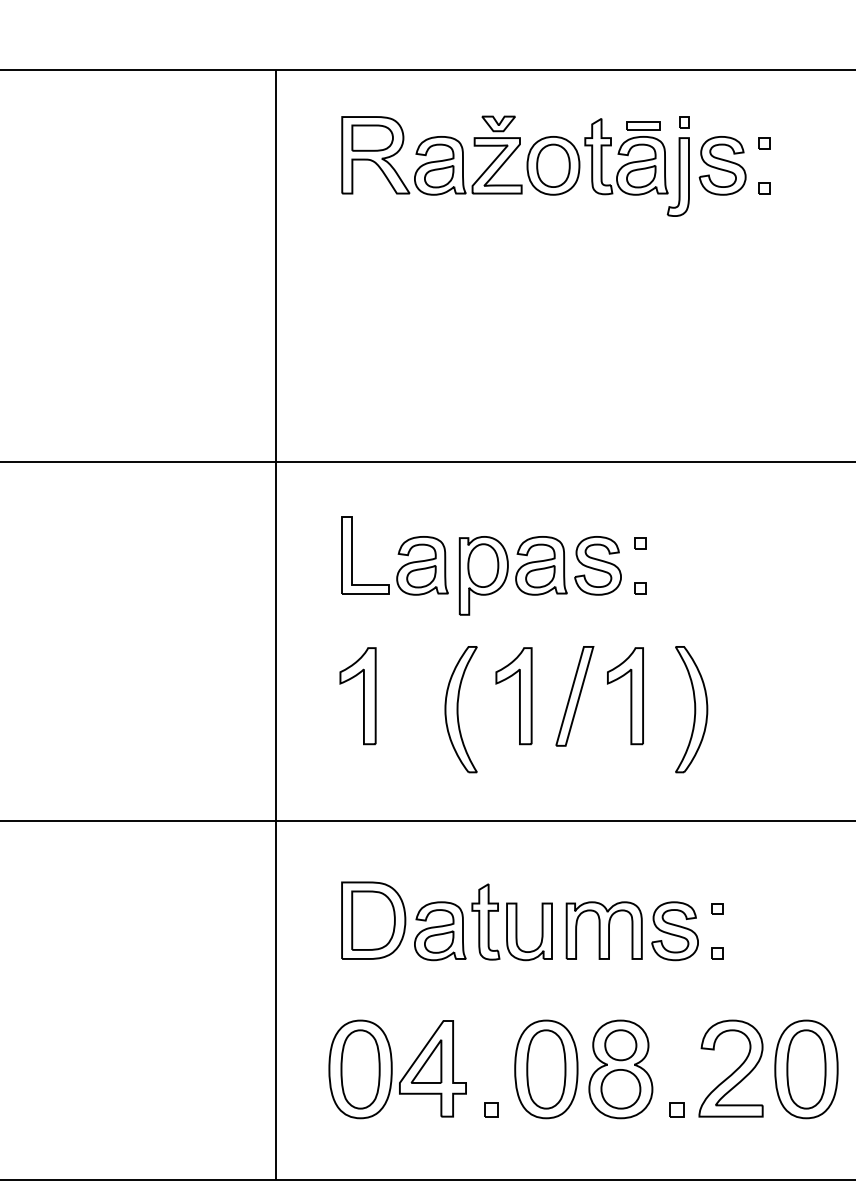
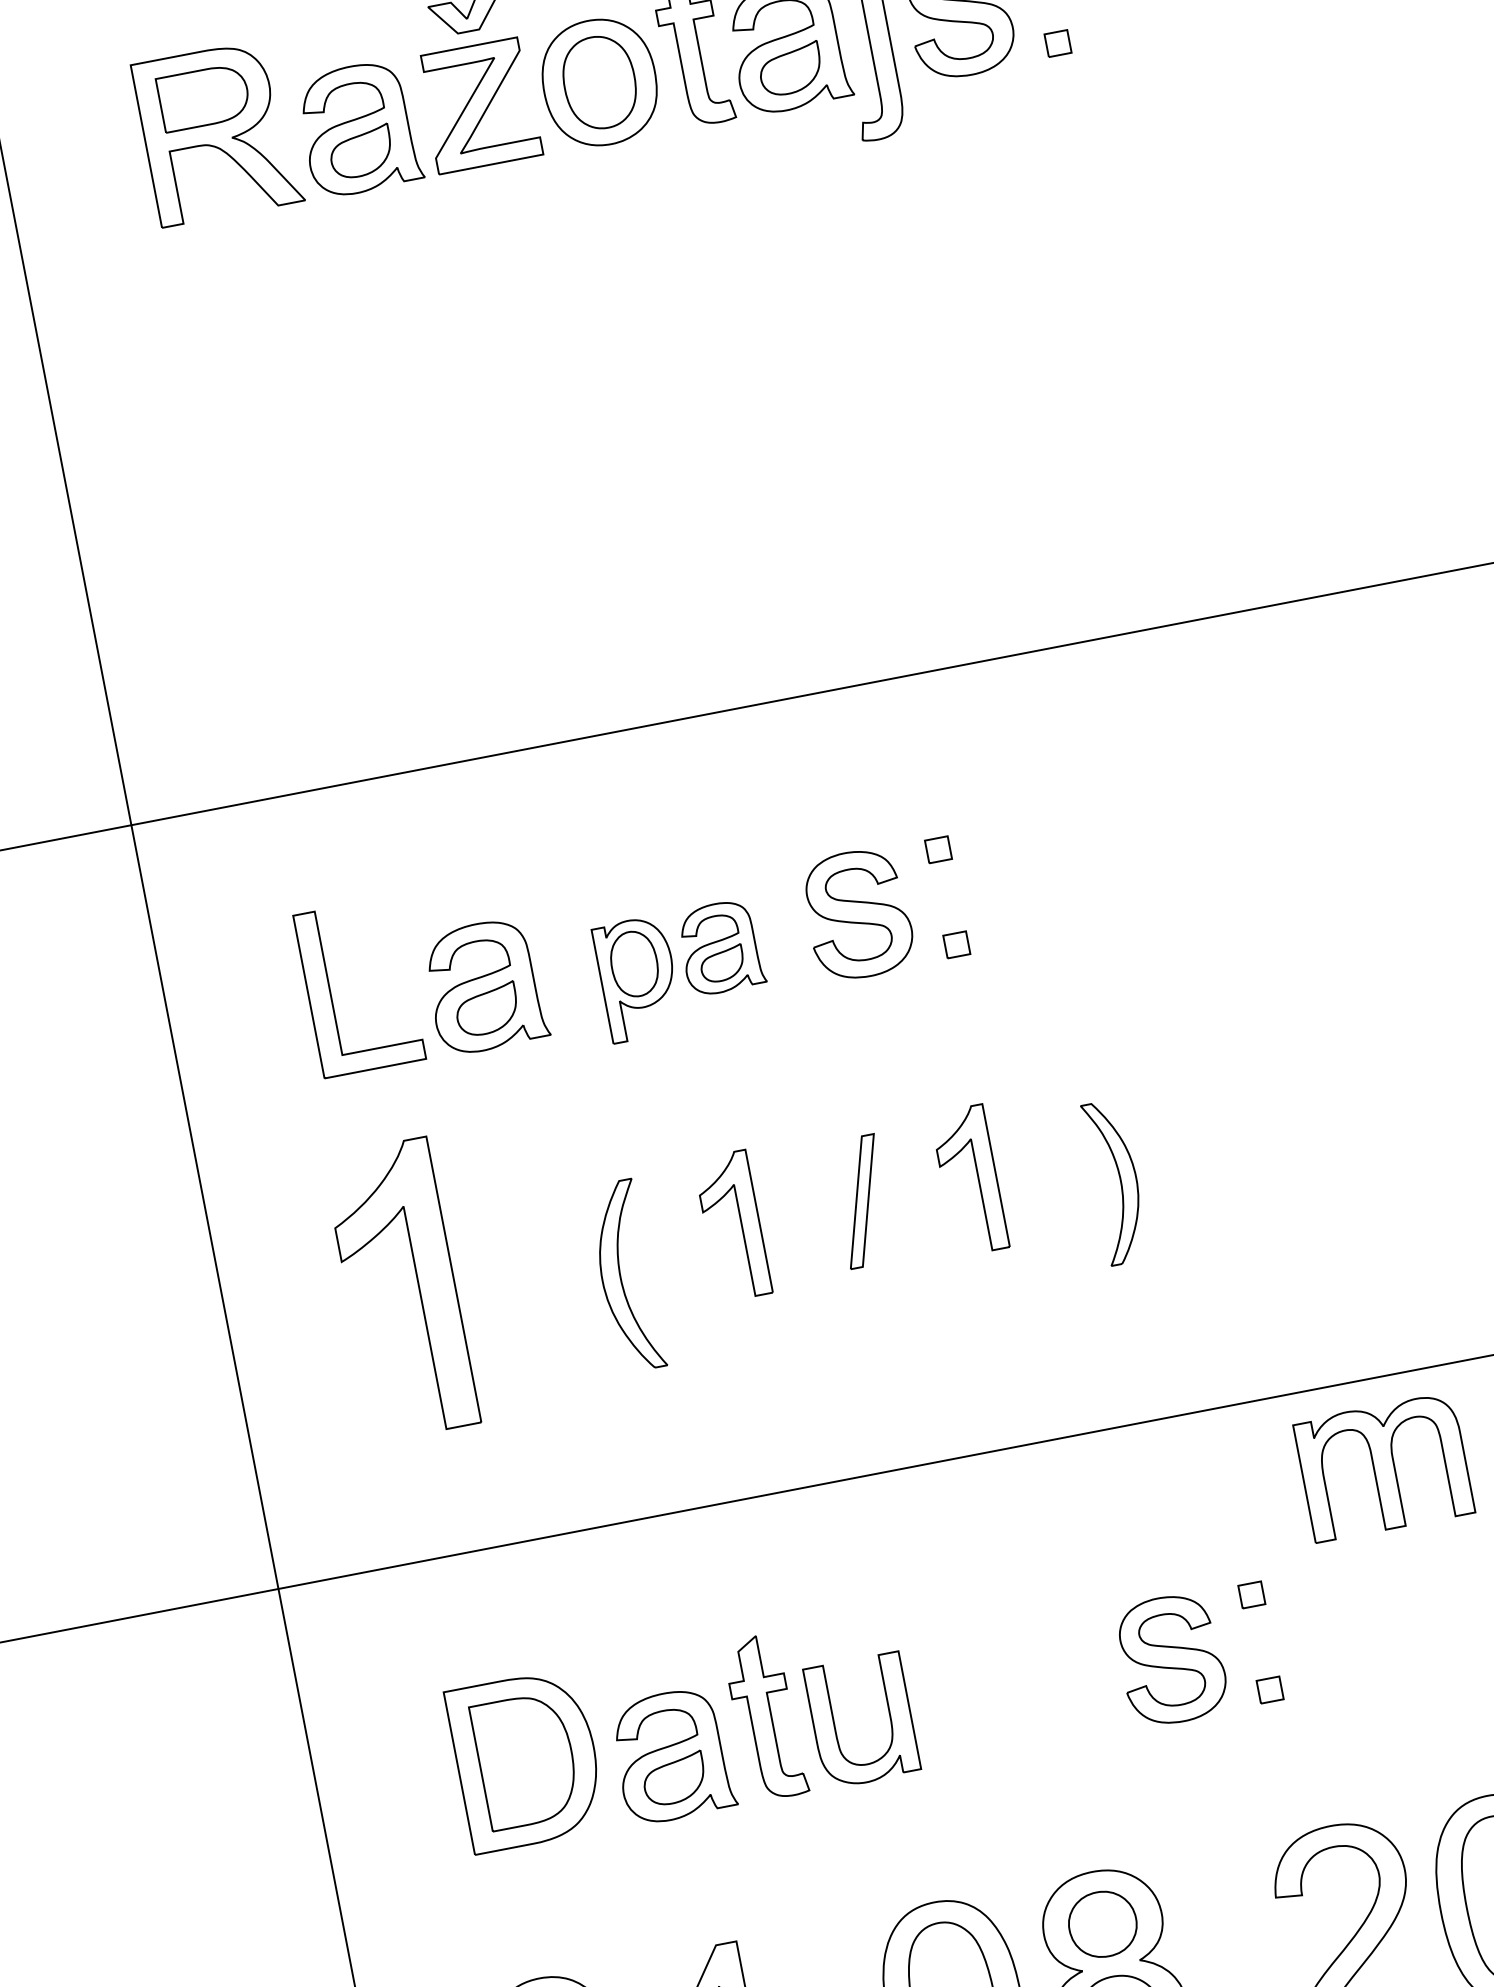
part: (512, 575) -> (680, 970), size x0.7
part: (357, 696) -> (400, 1290), size x1.4
part: (513, 696) -> (731, 1226), size x0.7
part: (574, 696) -> (861, 1201), size x0.6
part: (625, 696) -> (970, 1181), size x0.7
part: (460, 709) -> (624, 1276), size x0.7
part: (691, 709) -> (1115, 1181), size x0.6
part: (603, 930) -> (1382, 1467), moved

